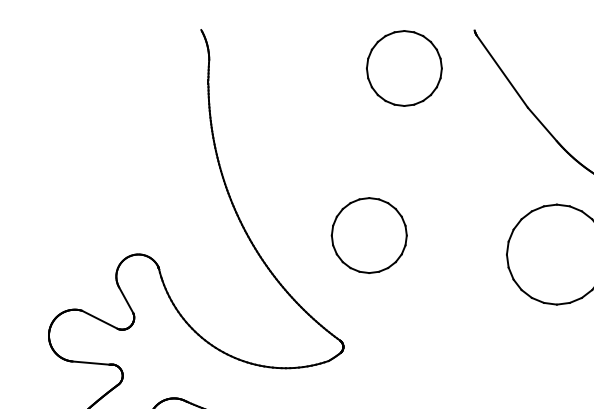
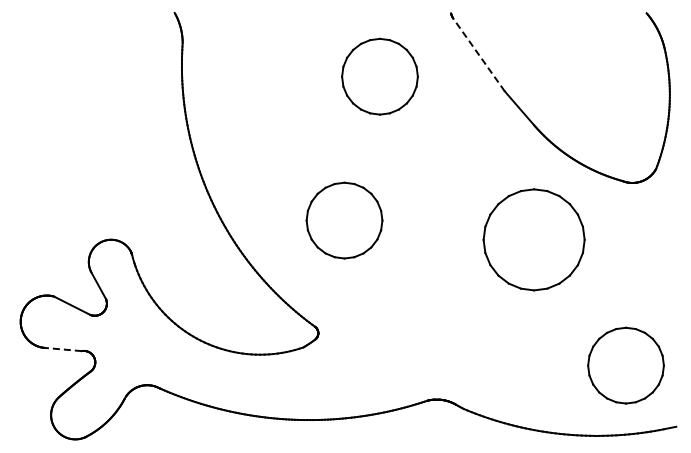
part: (403, 68) -> (379, 76), moved
line: (502, 71) -> (479, 54), solid -> dashed
line: (91, 363) -> (63, 349), solid -> dashed

